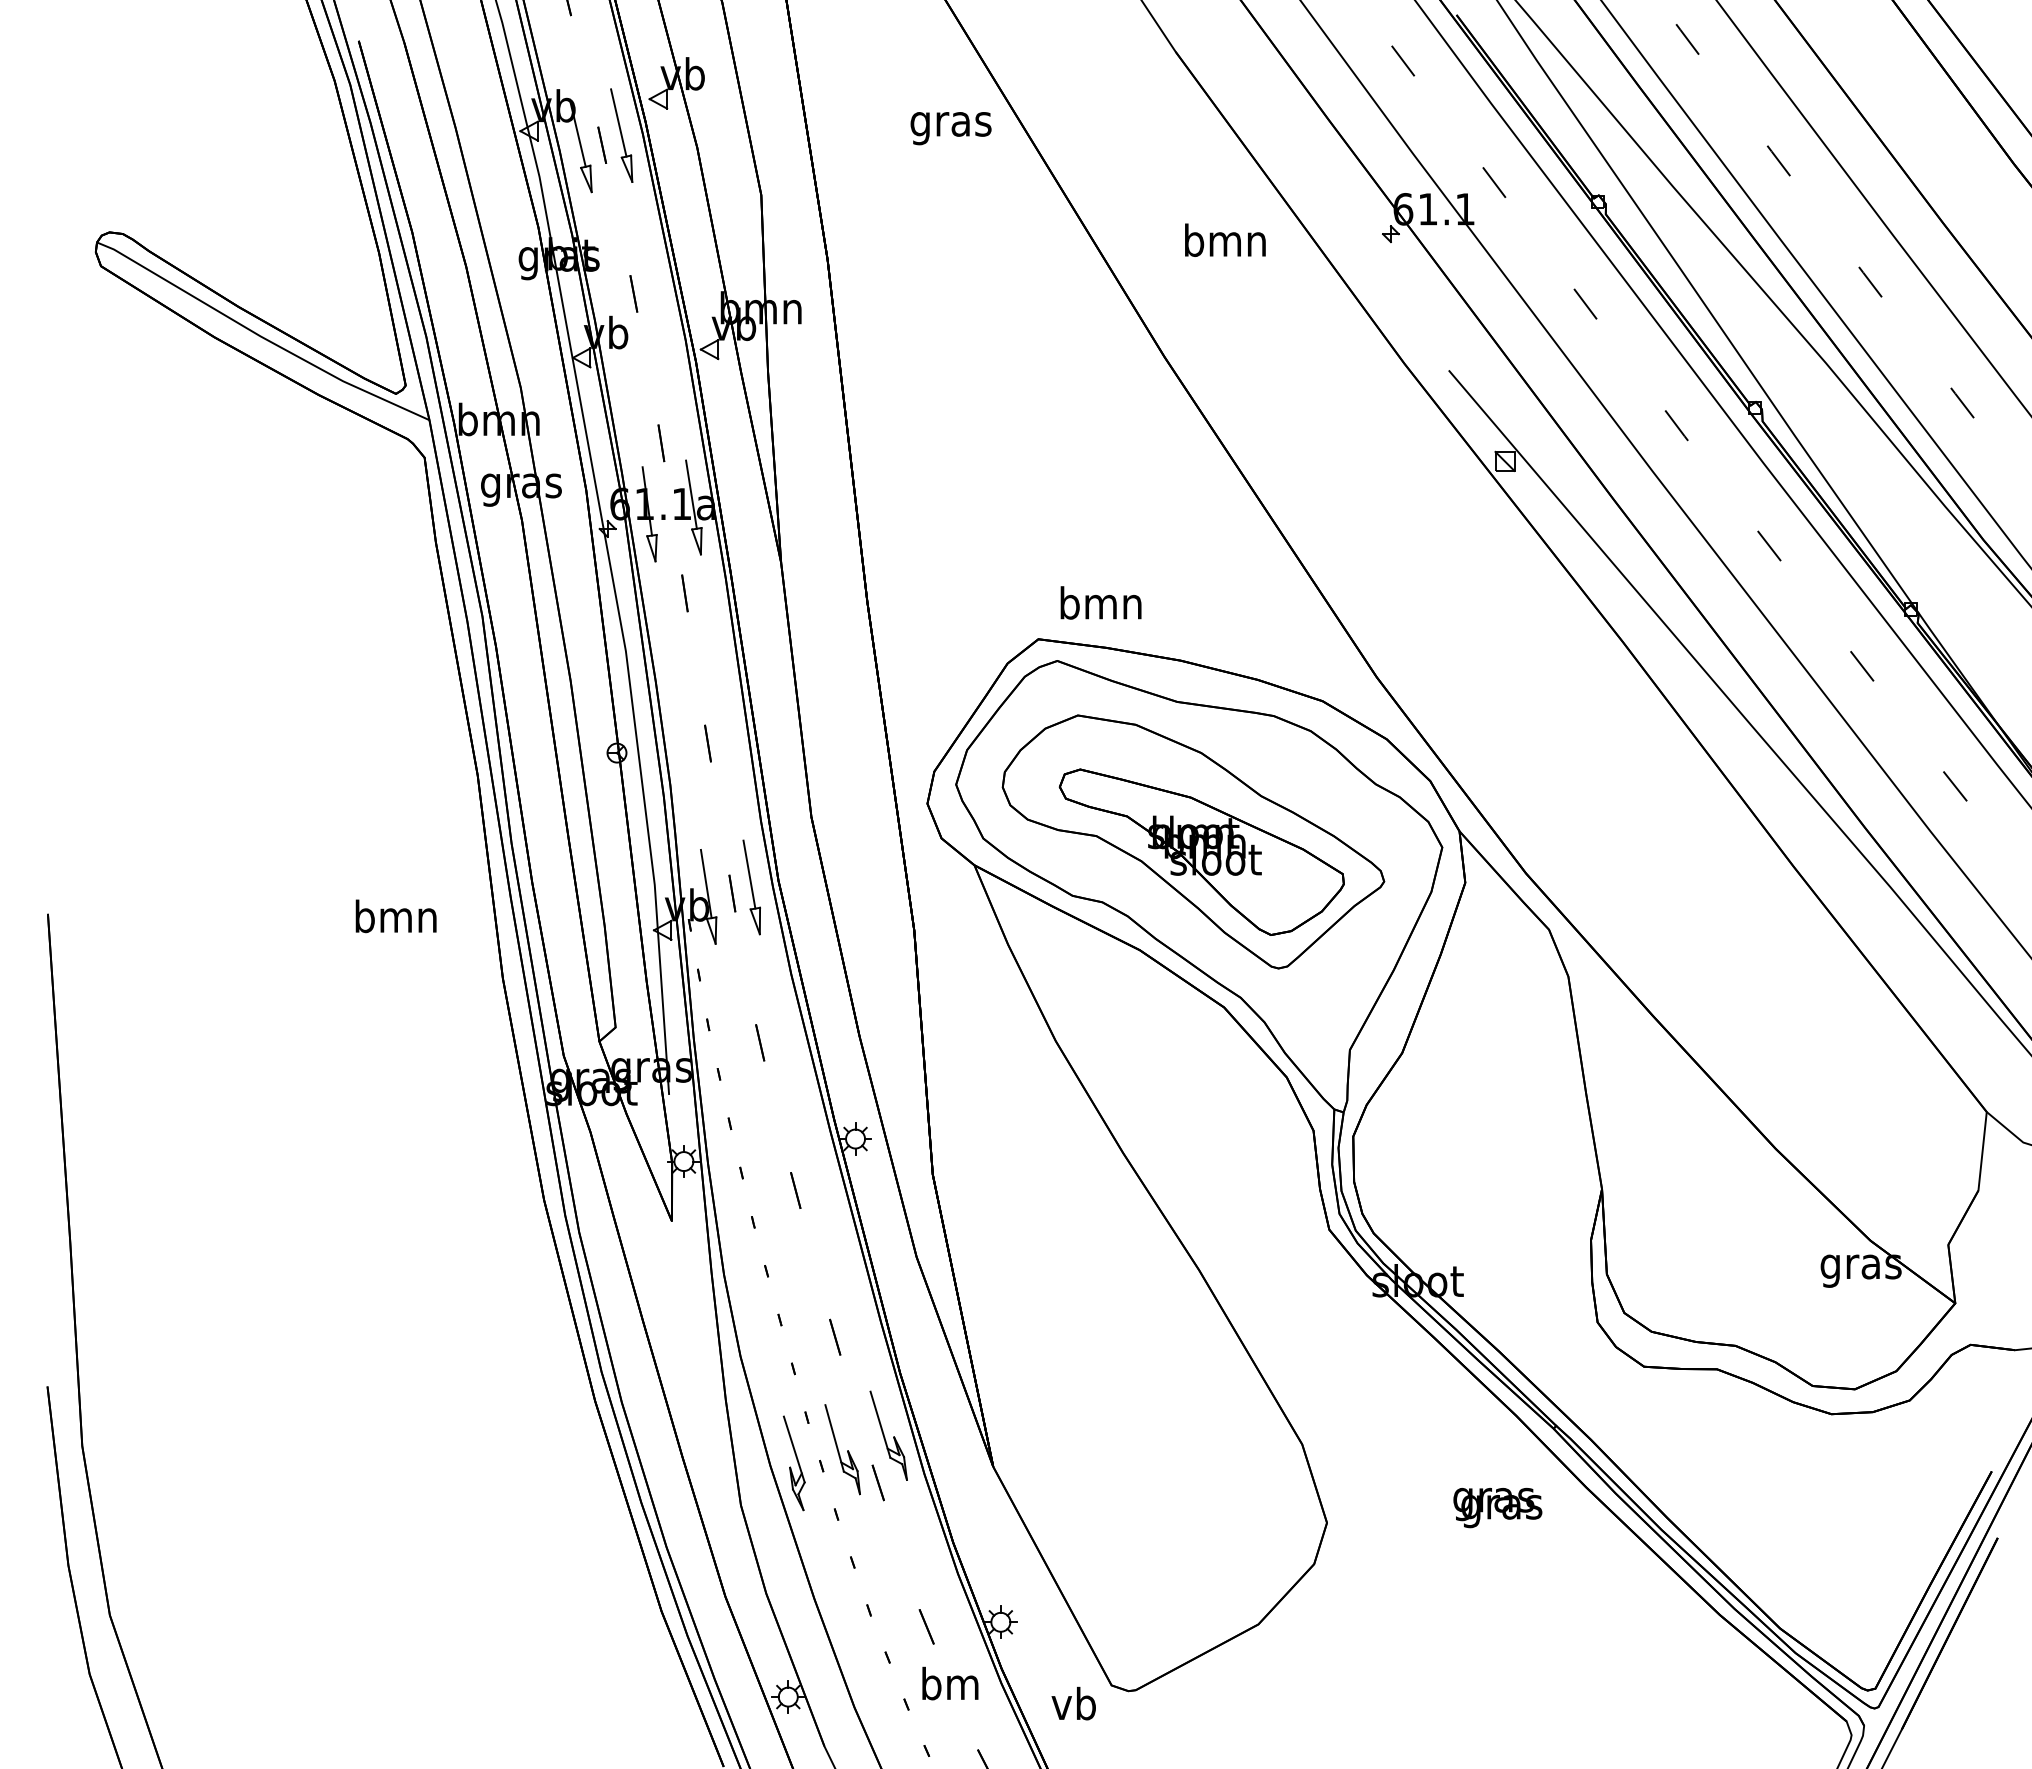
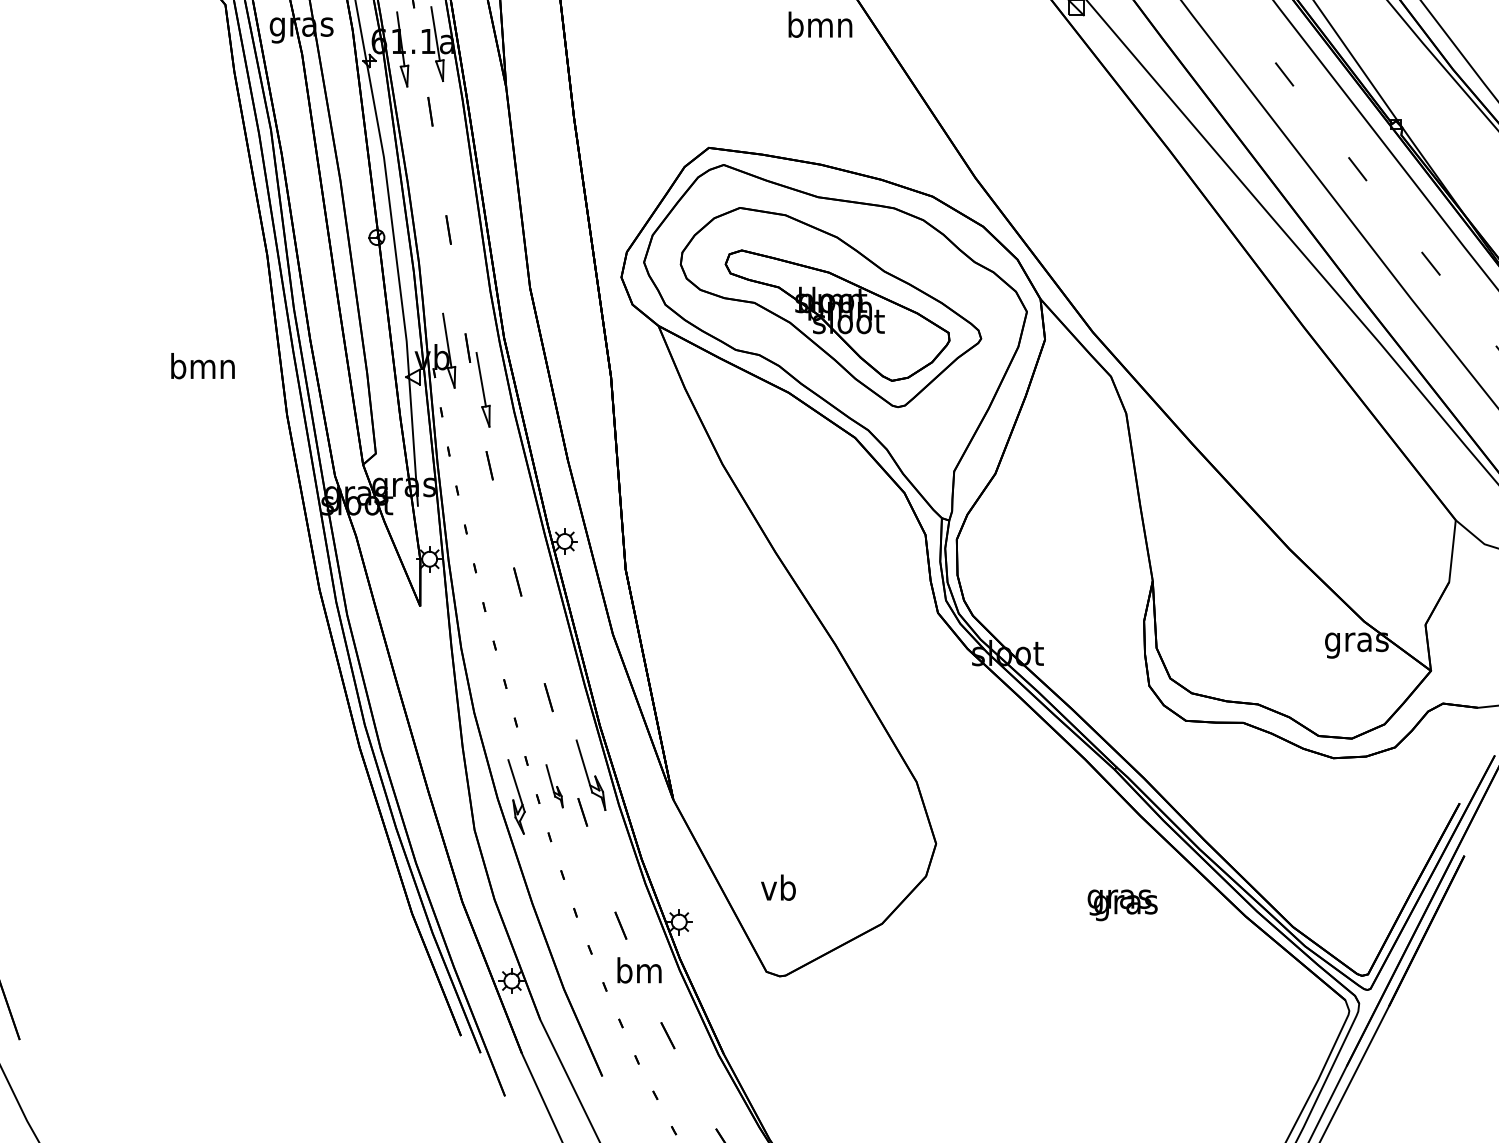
text: (1100, 602) -> (819, 24), moved
part: (751, 887) -> (482, 389), moved
part: (842, 1449) -> (554, 786), size x0.6
text: (1497, 1507) -> (1122, 904), moved
text: (1073, 1703) -> (778, 887), moved

